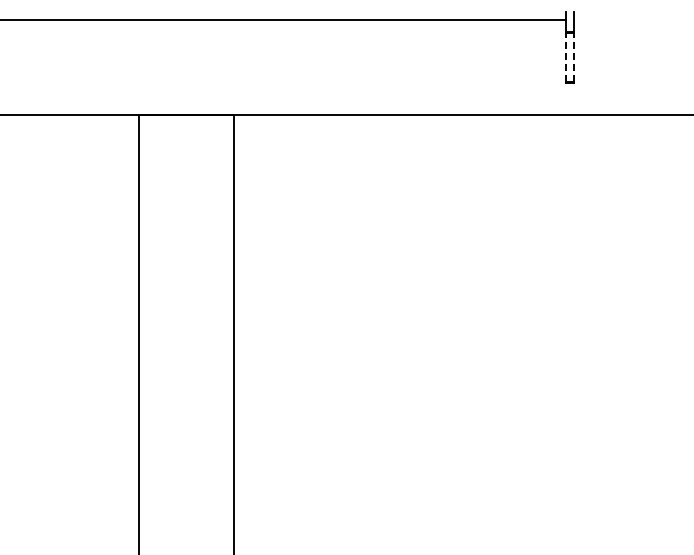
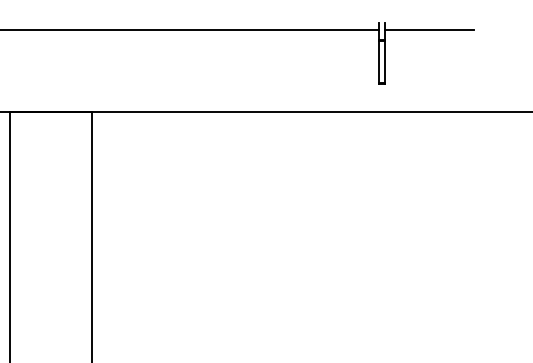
line: (624, 19) -> (429, 29), added
line: (565, 57) -> (378, 62), dashed -> solid
line: (573, 57) -> (385, 62), dashed -> solid

